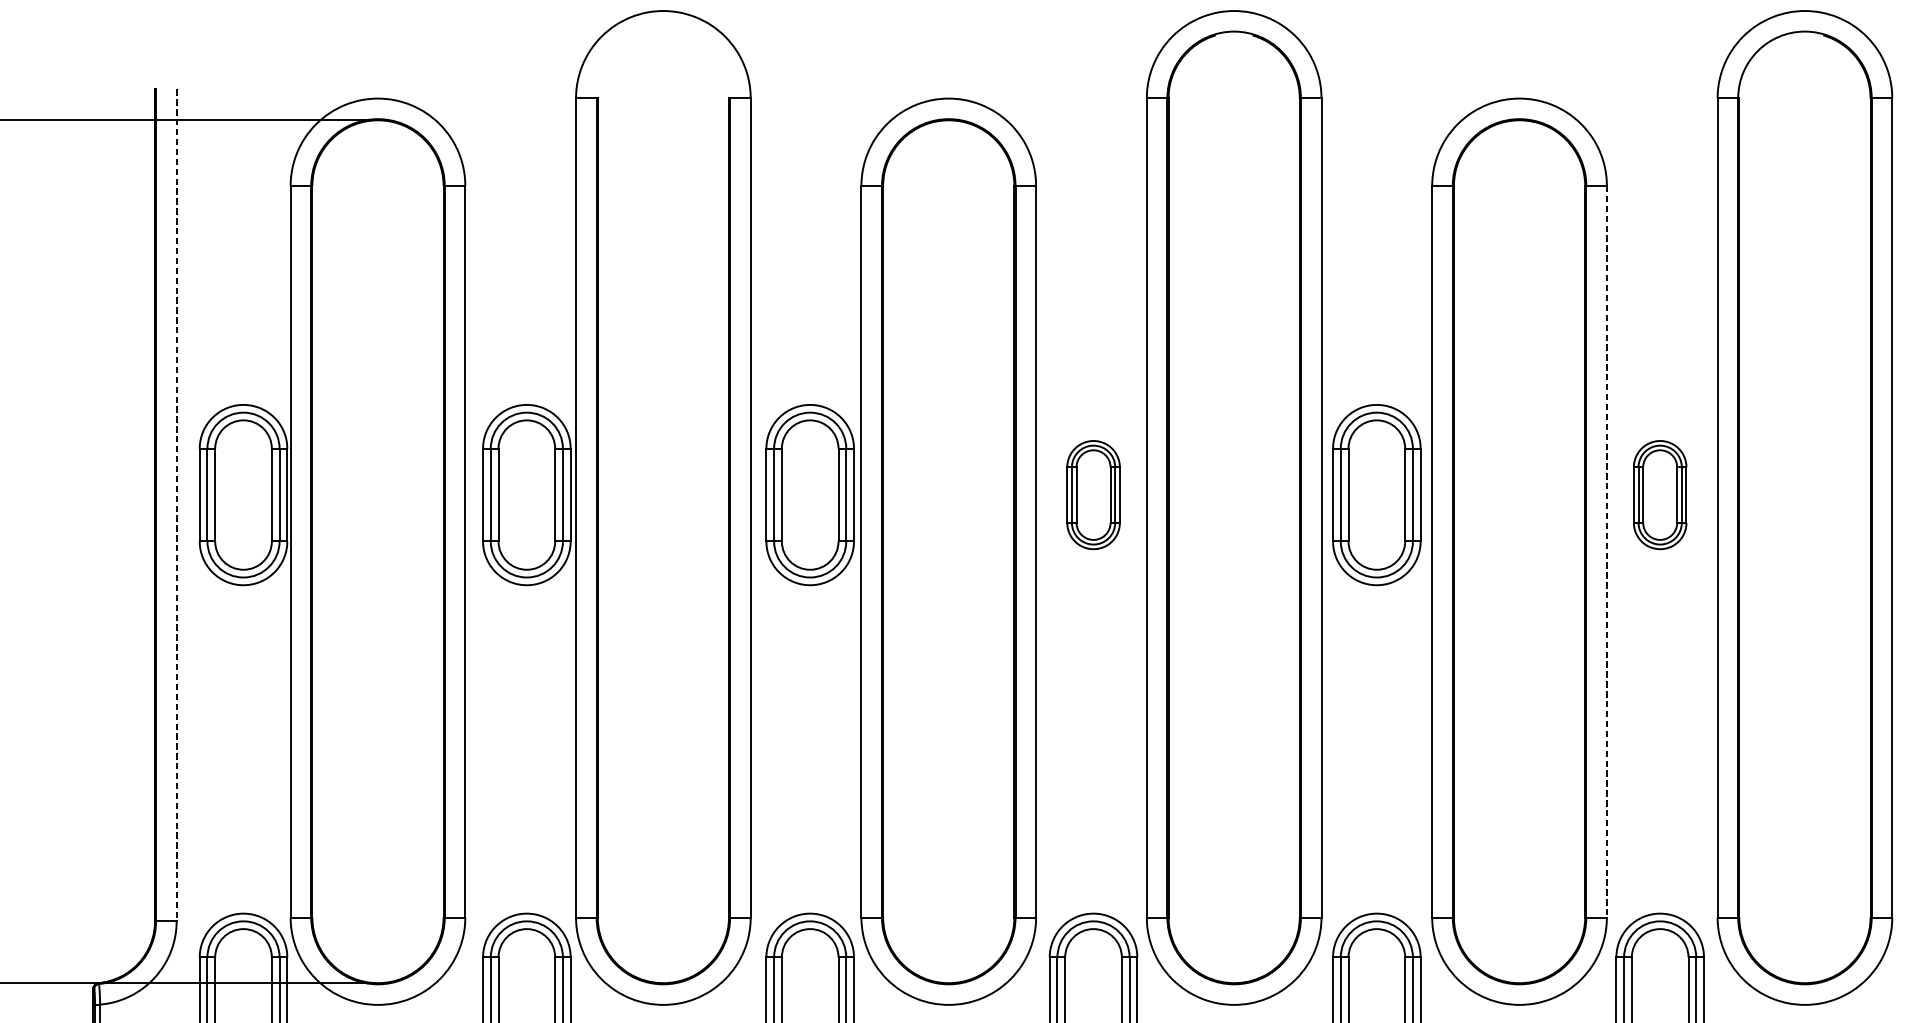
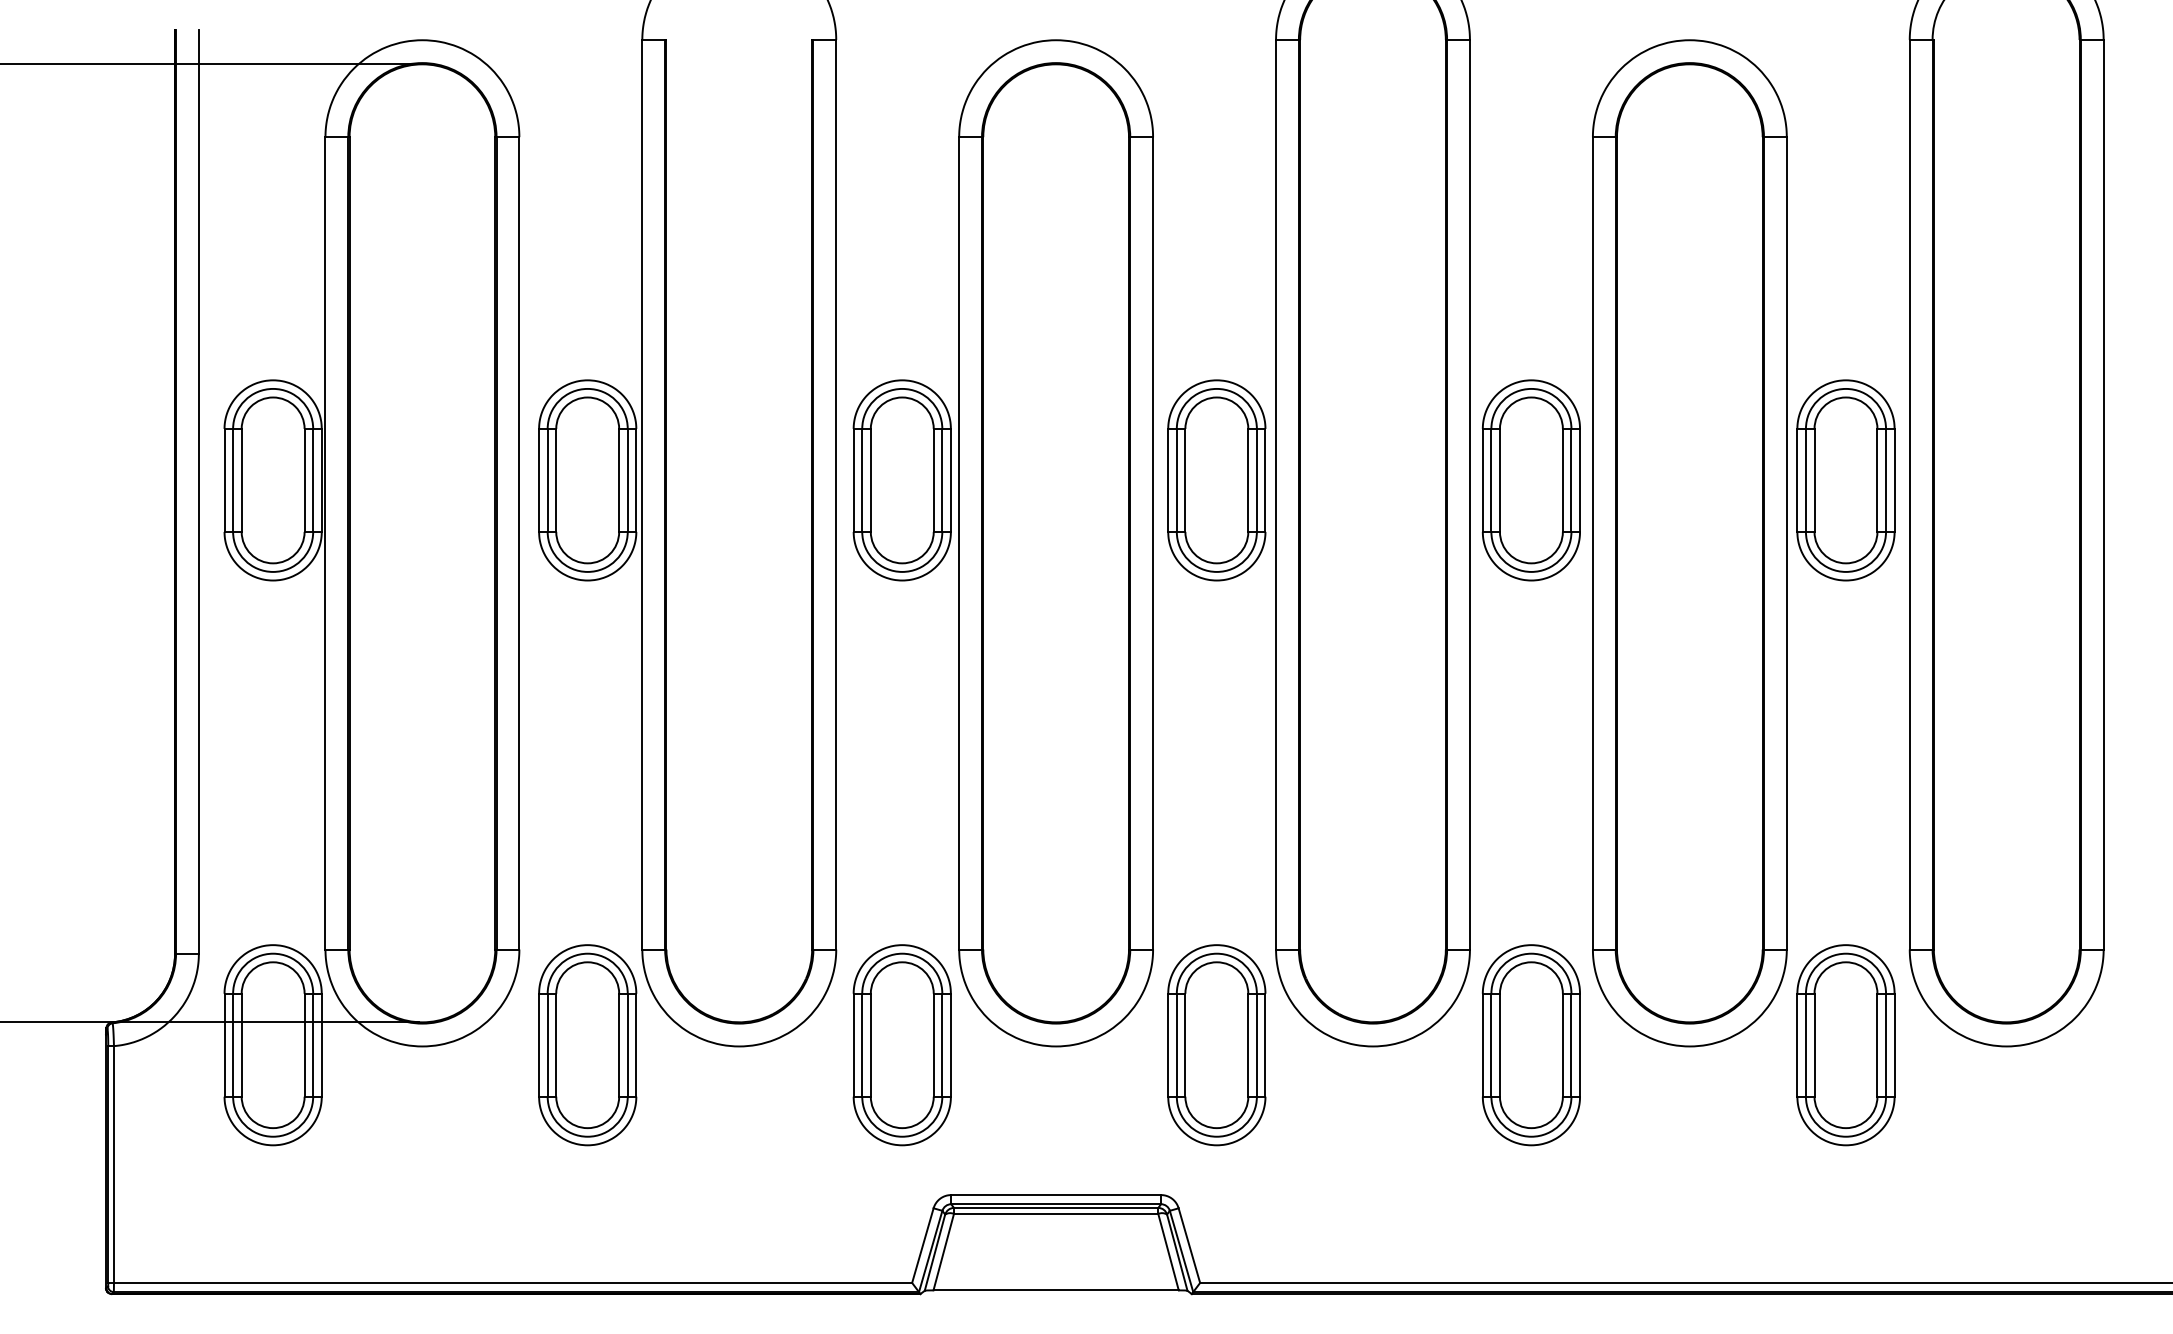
part: (1093, 495) -> (1216, 480), size x1.67
part: (1659, 495) -> (1845, 480), size x1.67
line: (176, 505) -> (198, 491), dashed -> solid
line: (1606, 551) -> (1786, 543), dashed -> solid

